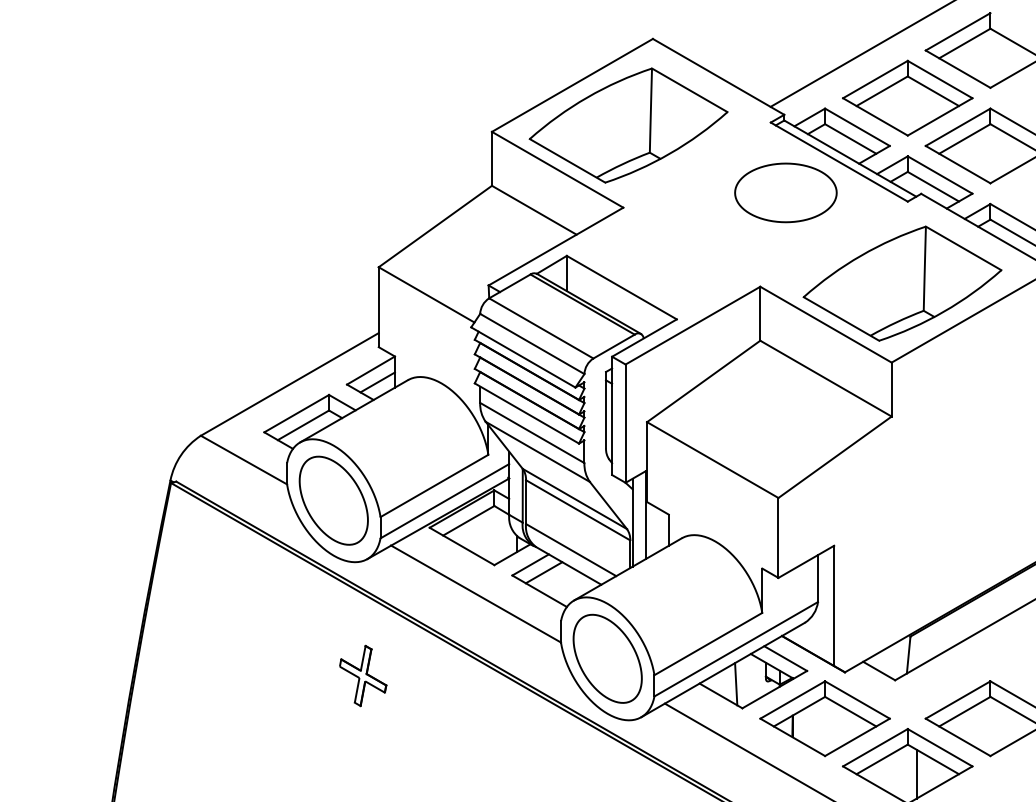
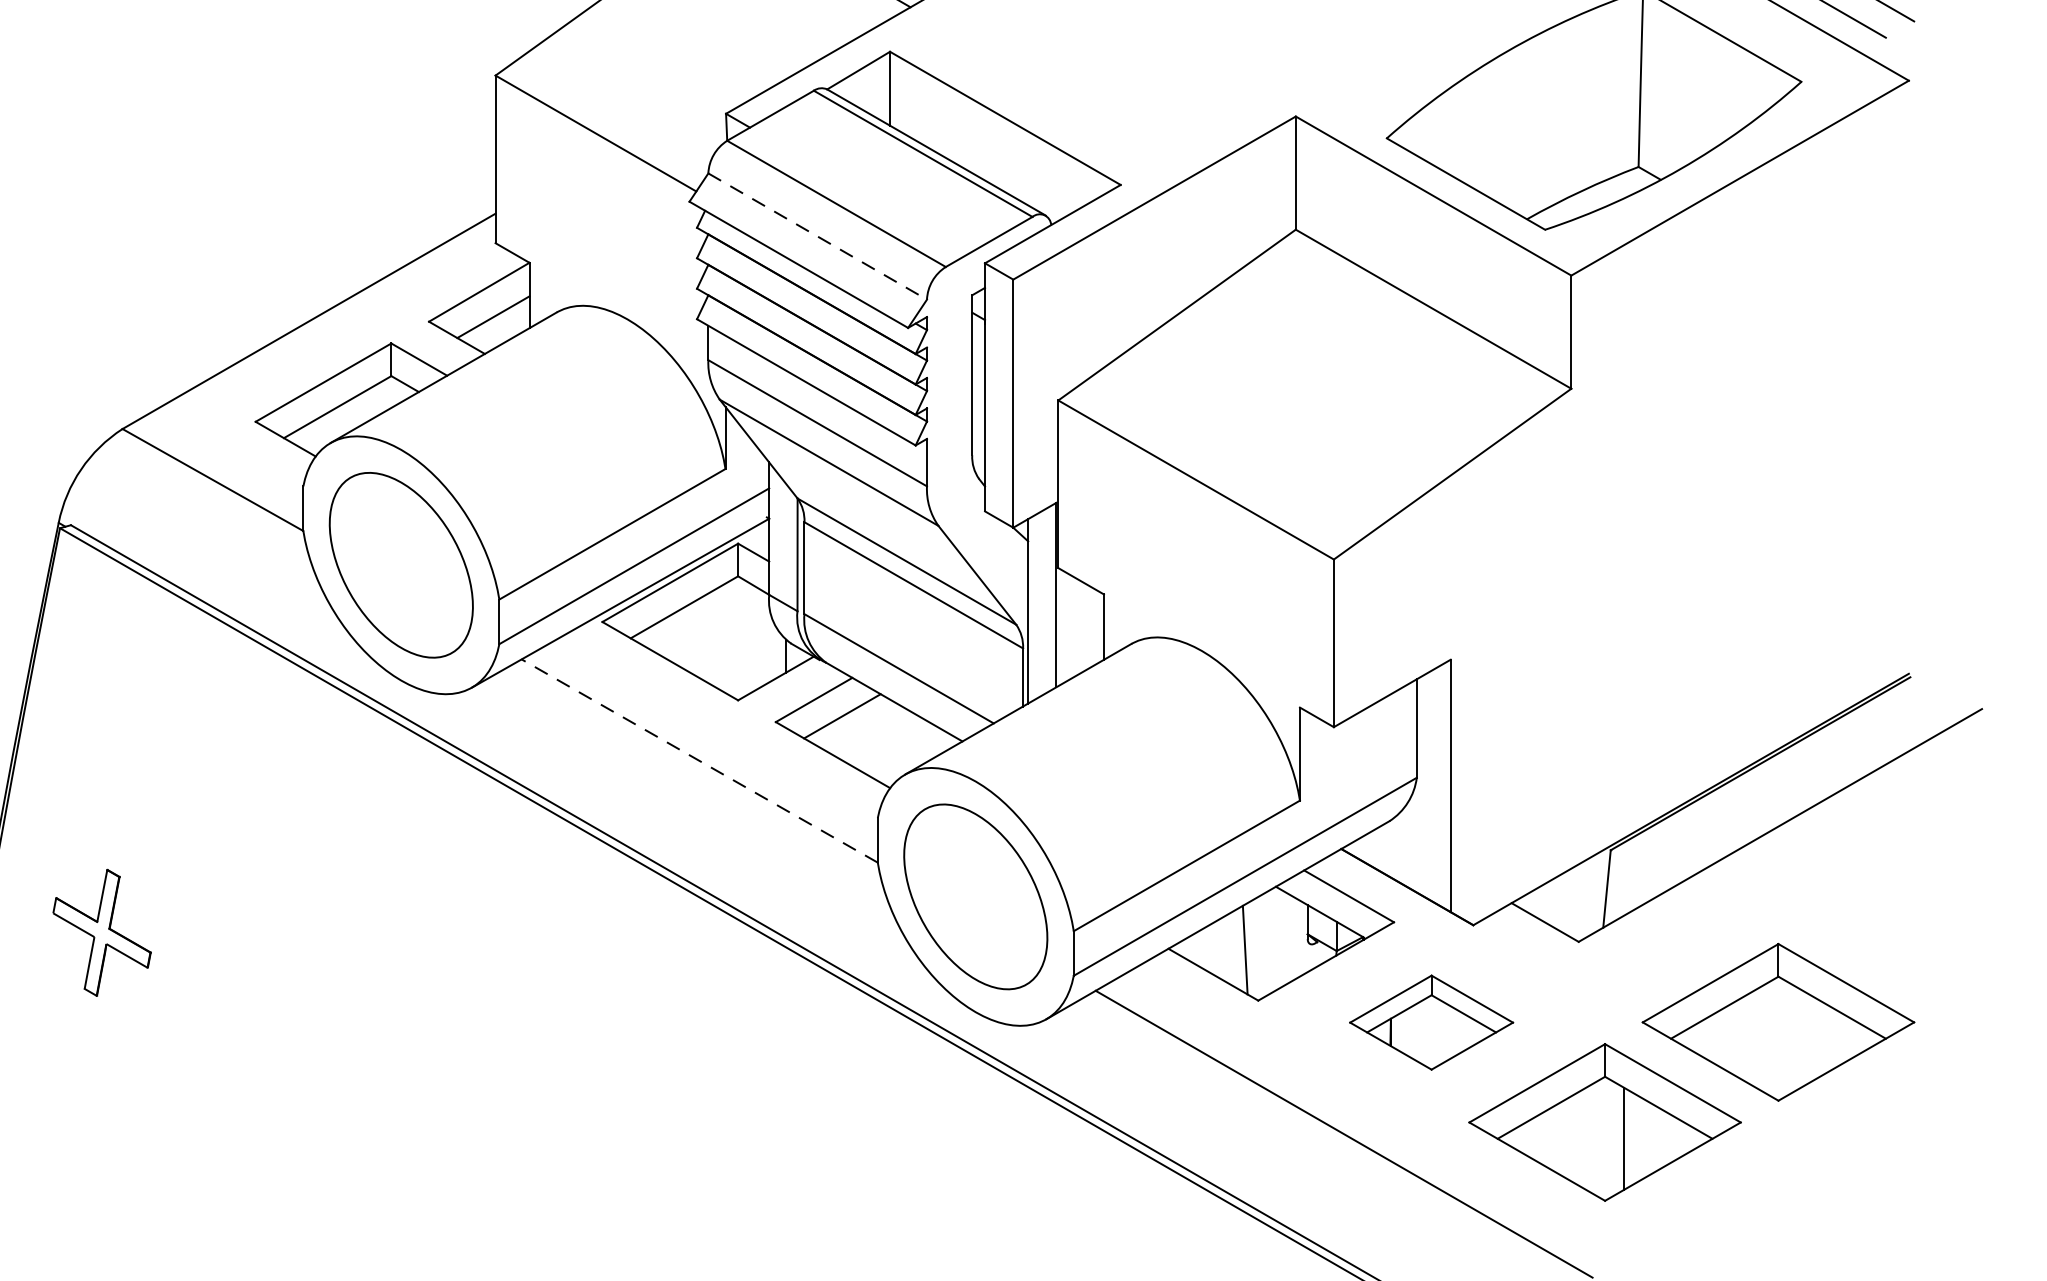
line: (532, 344) -> (818, 237), solid -> dashed
line: (476, 594) -> (700, 761), solid -> dashed
part: (363, 675) -> (102, 931), moved
part: (824, 718) -> (1430, 1021), size x0.6

